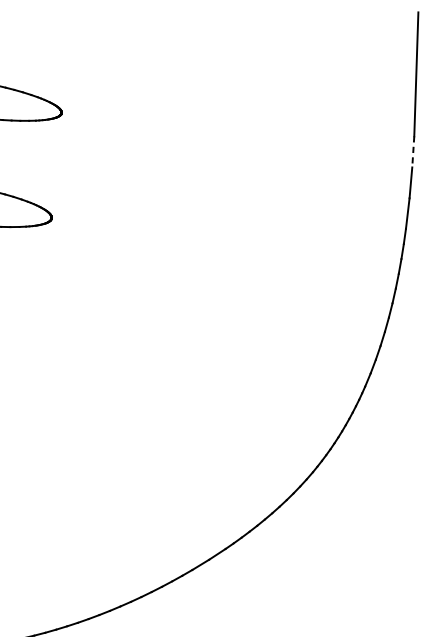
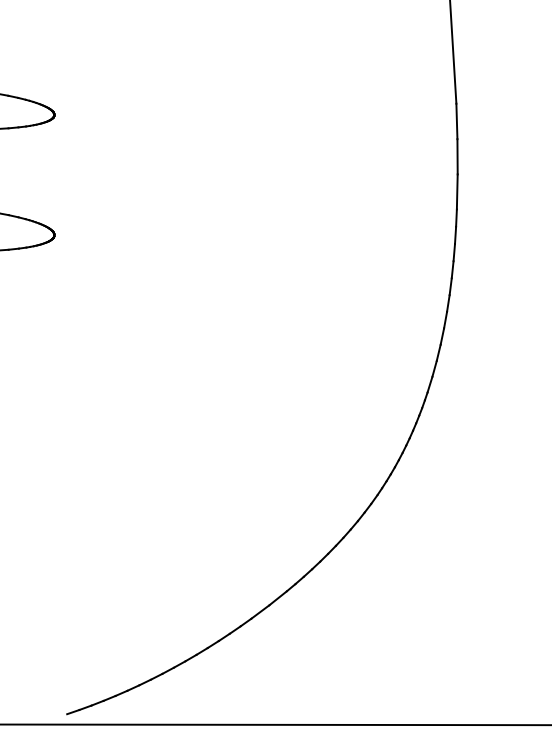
line: (412, 151) -> (456, 121), dashed -> solid

